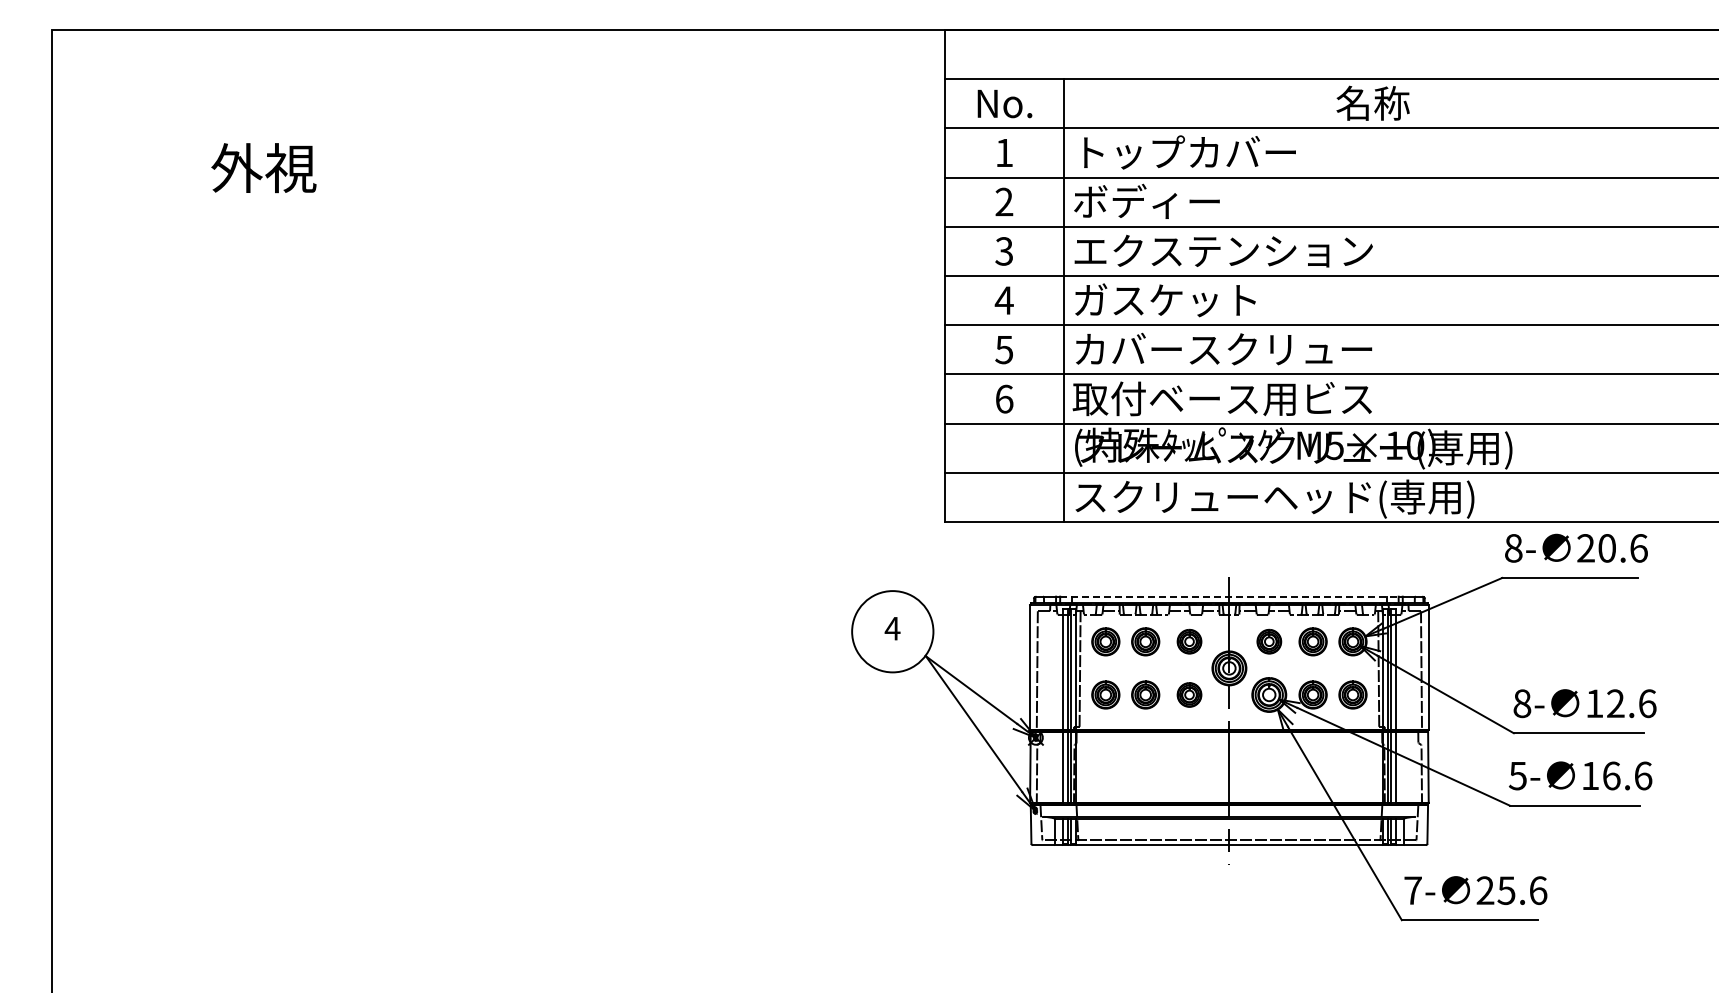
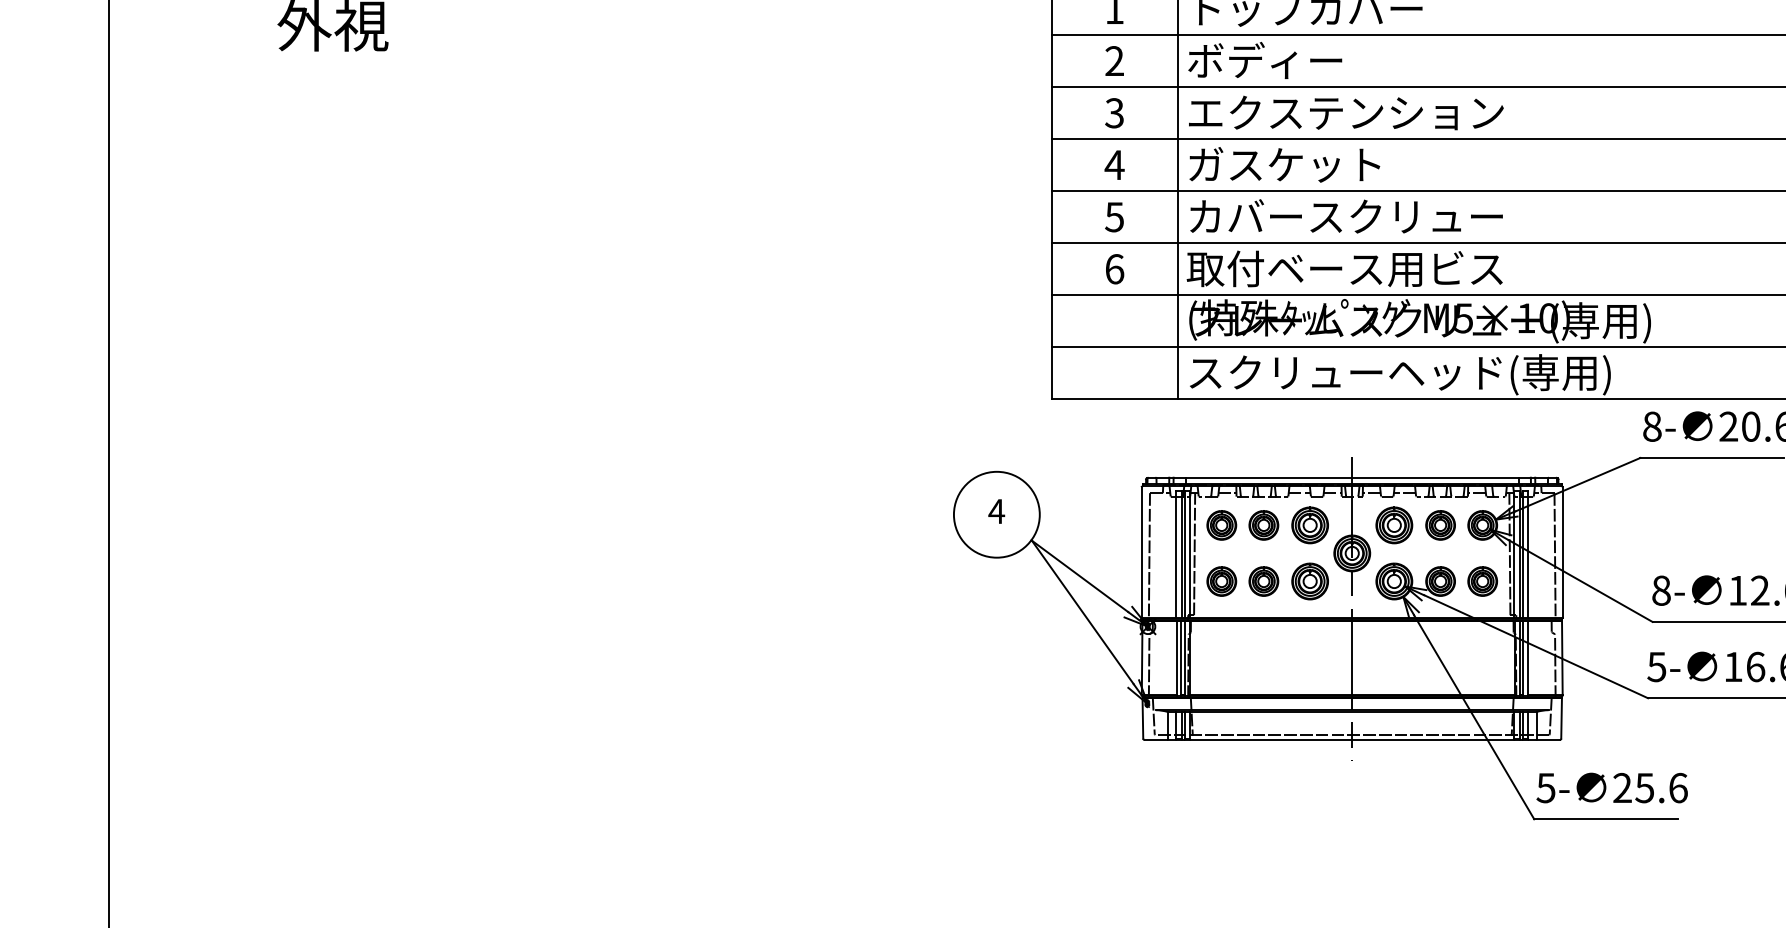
line: (1229, 597) -> (1352, 478), dashed -> solid
part: (1189, 641) -> (1310, 525), size x1.43
part: (1269, 641) -> (1394, 525), size x1.43
part: (1189, 694) -> (1310, 581), size x1.43
text: (1412, 890) -> (1545, 787), 7- -> 5-

